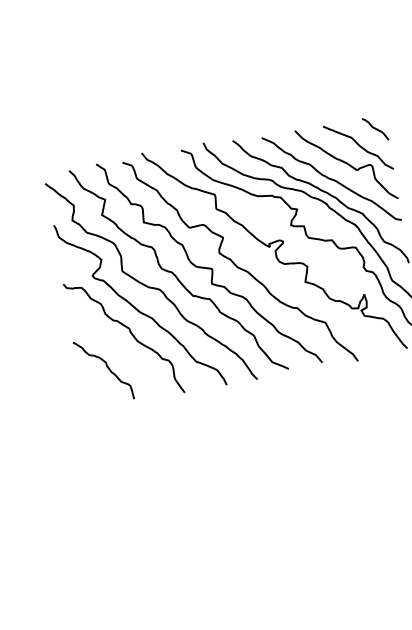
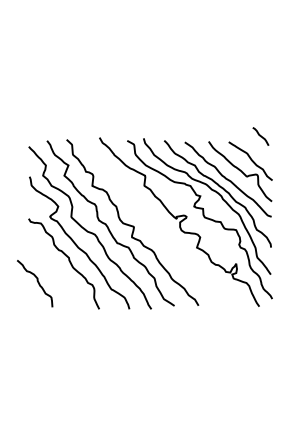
line: (375, 129) -> (260, 136), moved
curve: (236, 263) -> (151, 226), removed
curve: (107, 368) -> (37, 282), moved

